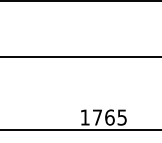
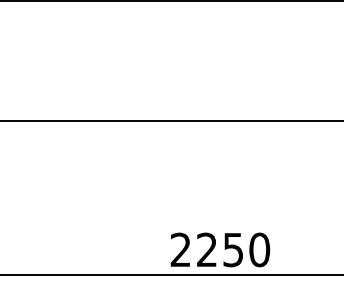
text: (103, 117) -> (219, 249), 1765 -> 2250

